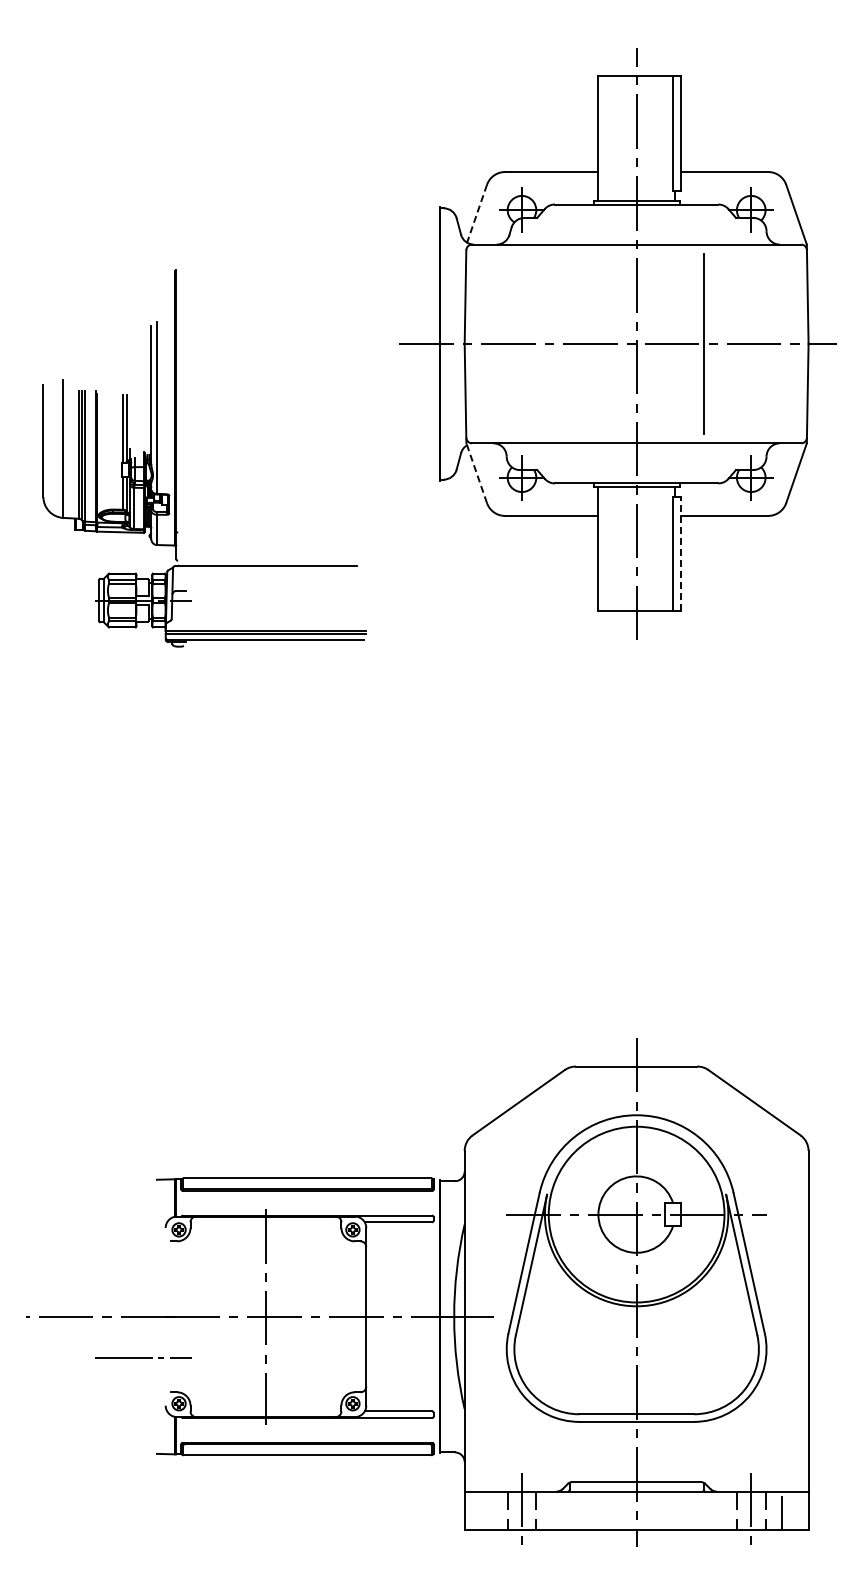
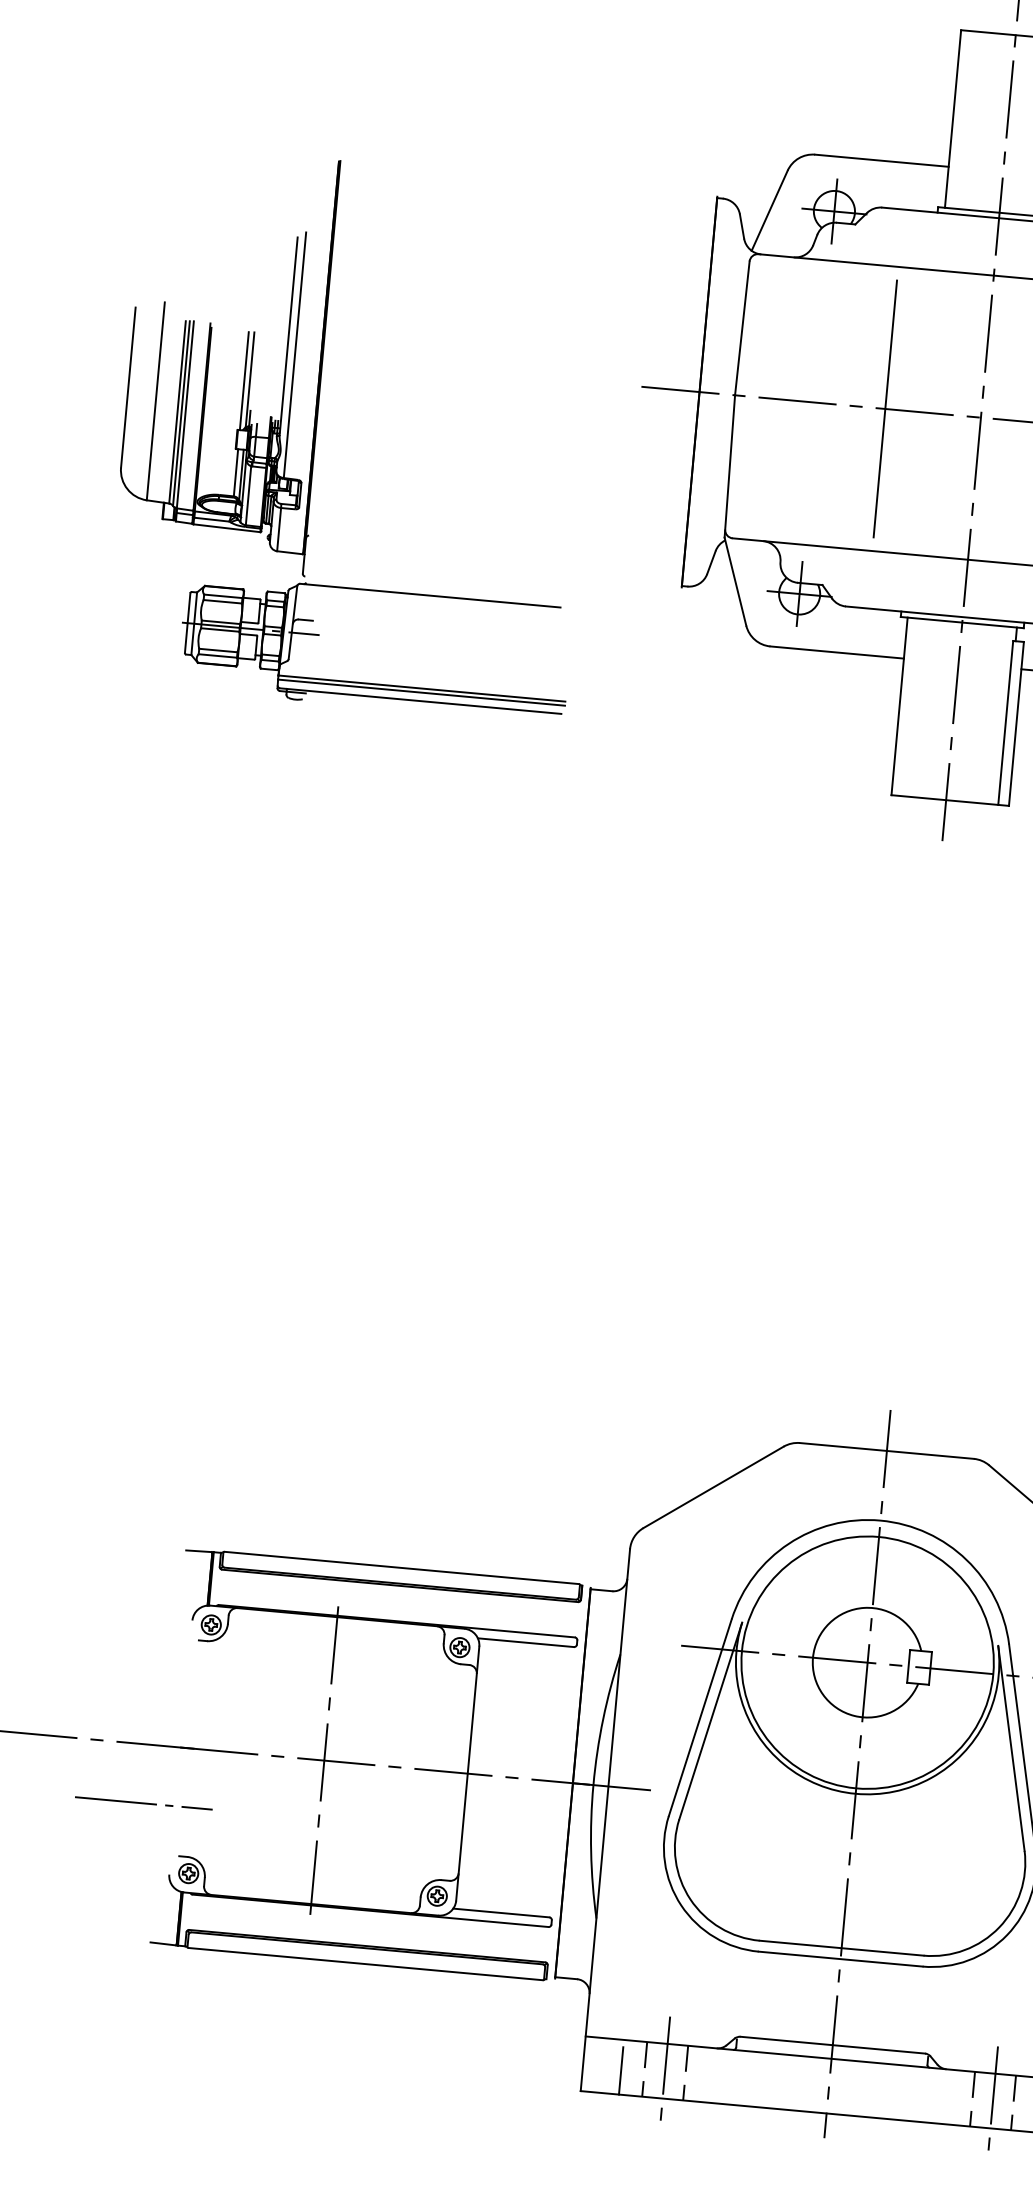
line: (477, 213) -> (770, 210), dashed -> solid
line: (569, 343) -> (885, 408), added
part: (176, 458) -> (316, 430), moved
line: (476, 473) -> (735, 582), dashed -> solid
line: (680, 553) -> (1016, 723), dashed -> solid
line: (491, 1512) -> (621, 2069), added

